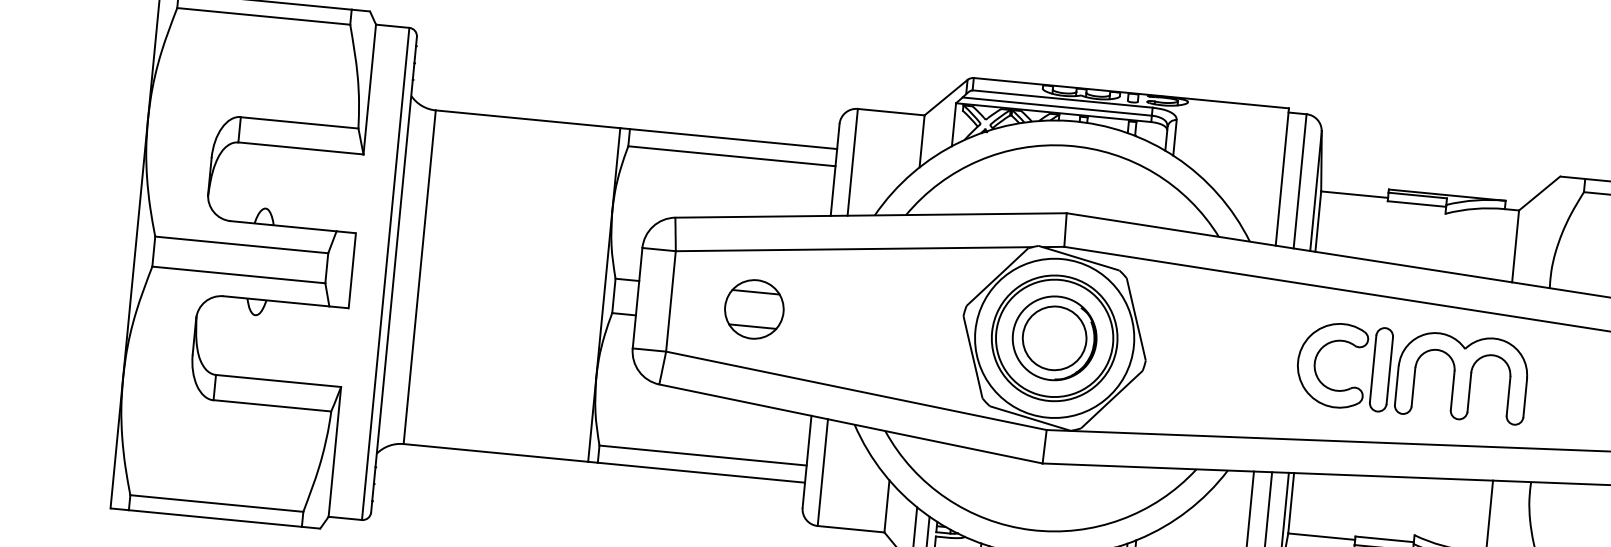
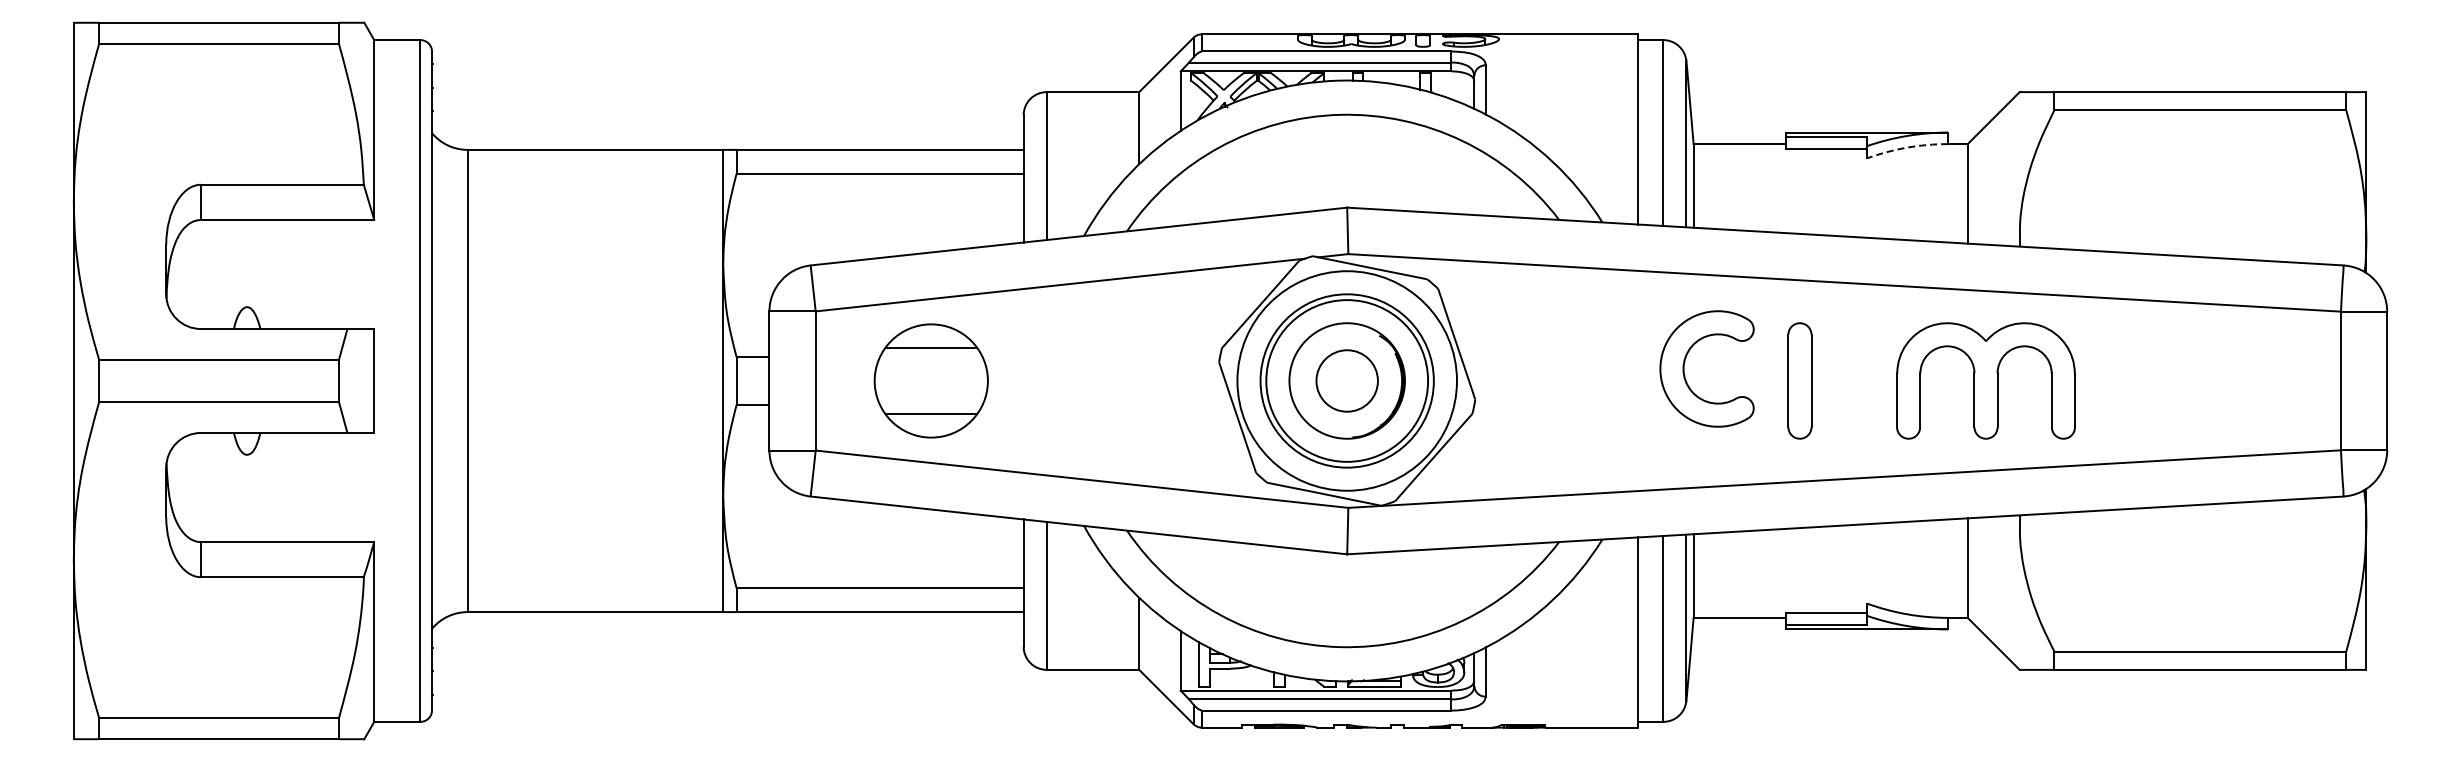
arc: (1475, 208) -> (1907, 147), solid -> dashed
part: (753, 309) -> (930, 380), size x1.4
circle: (1054, 338) -> (1347, 380), size x0.7
part: (1316, 358) -> (1685, 362), moved
part: (1462, 377) -> (1985, 380), moved

